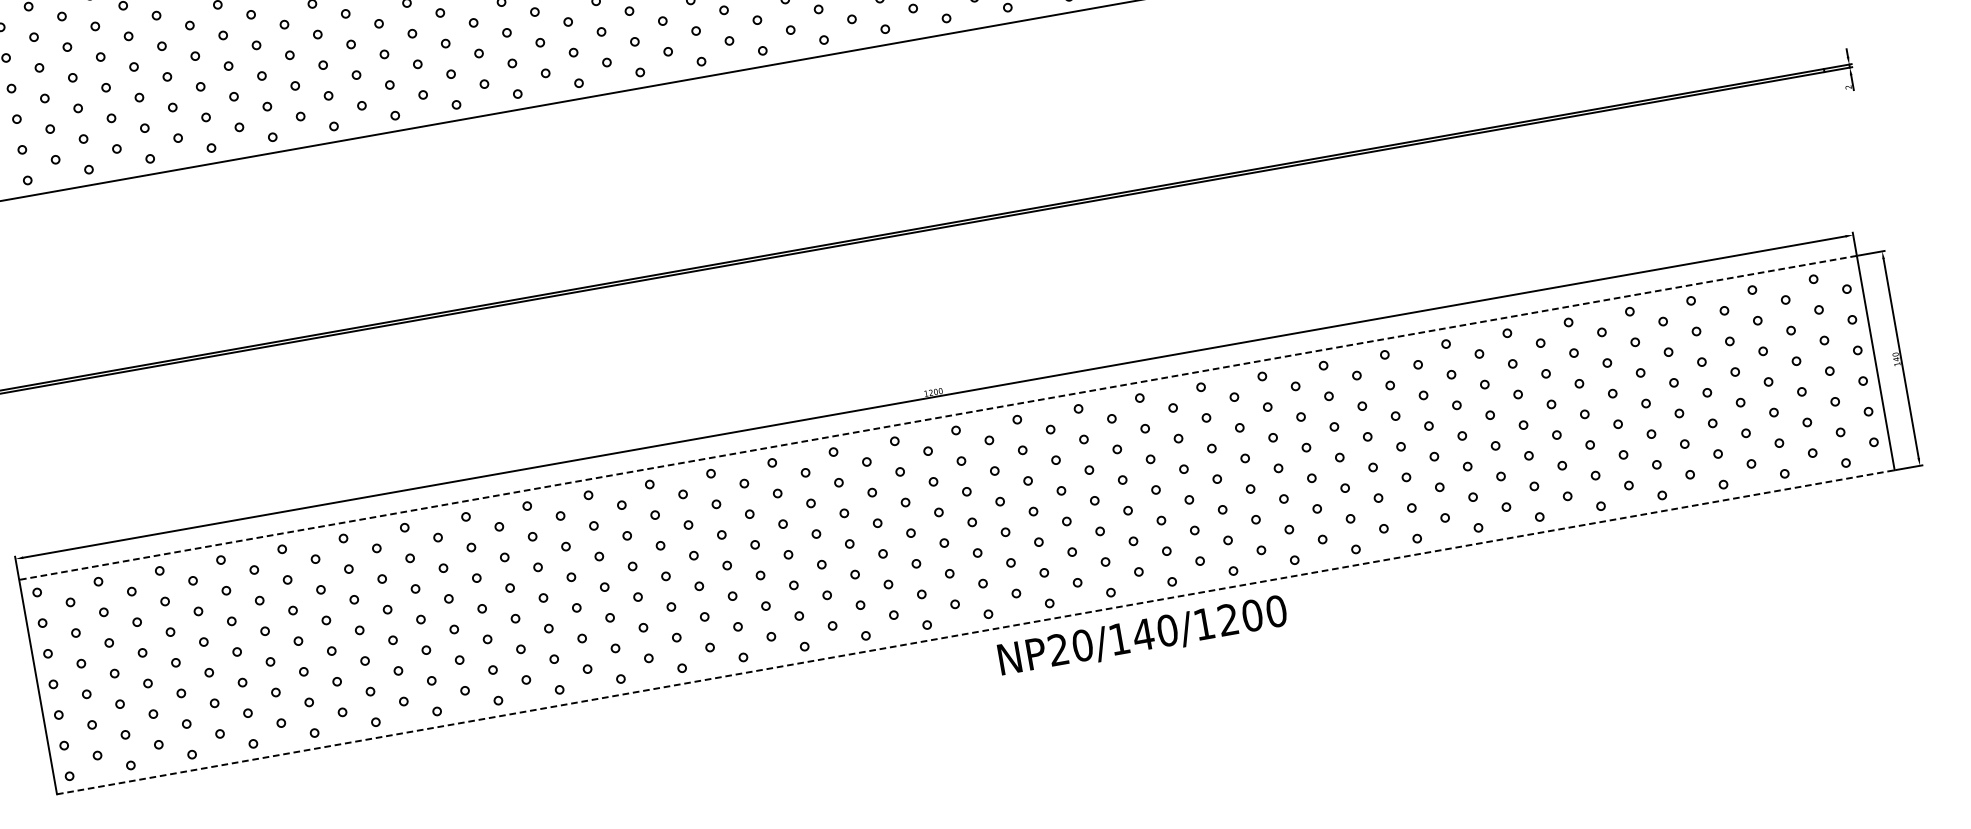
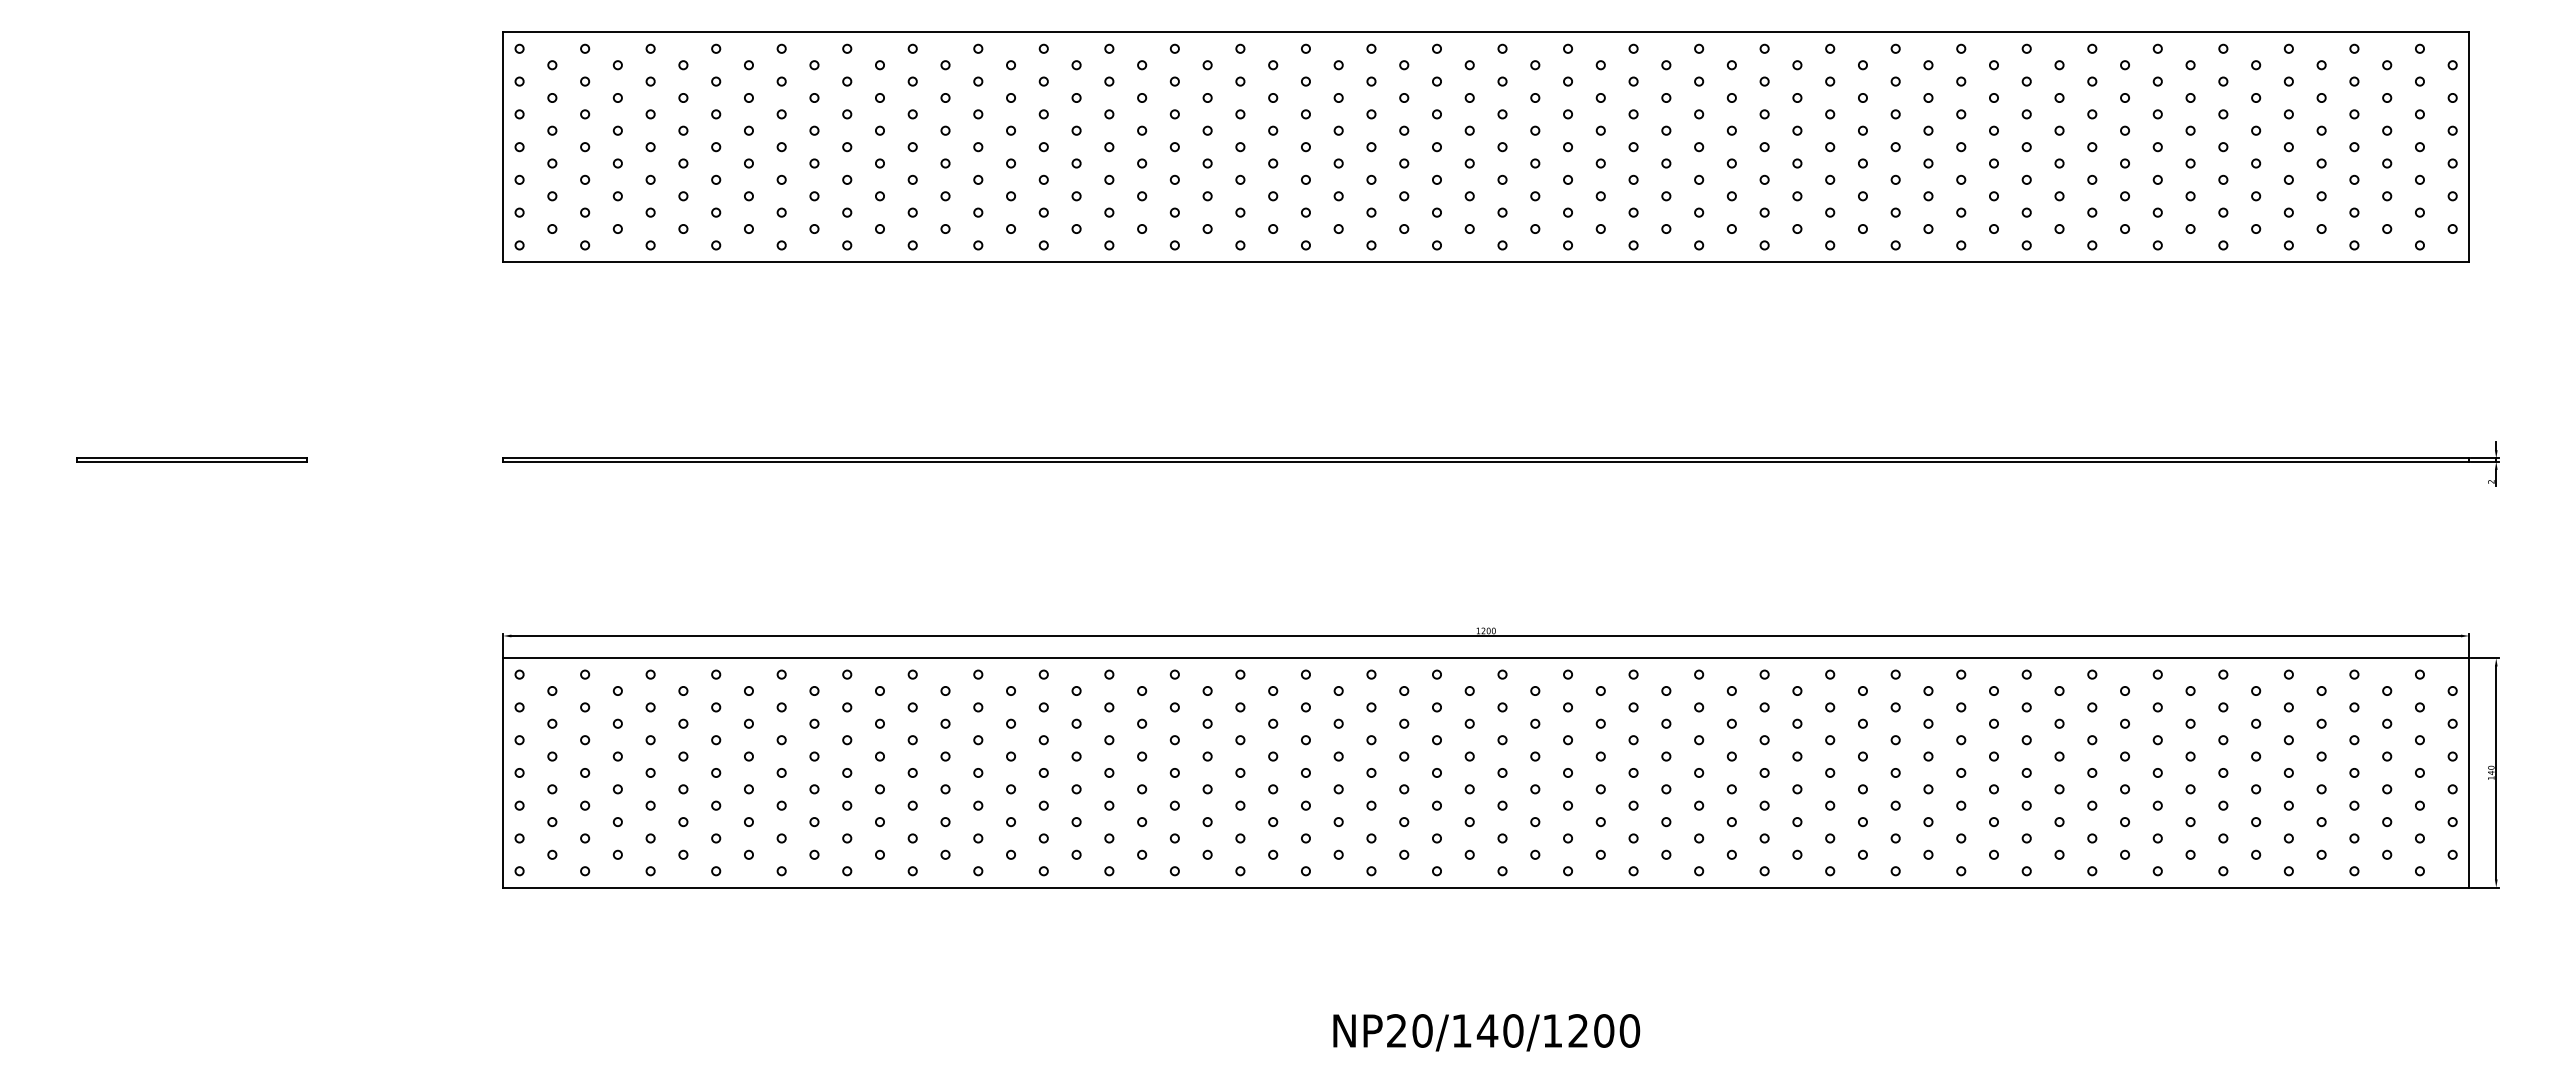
line: (938, 418) -> (1486, 658), dashed -> solid
line: (976, 632) -> (1486, 887), dashed -> solid
text: (1142, 636) -> (1486, 1032), moved

